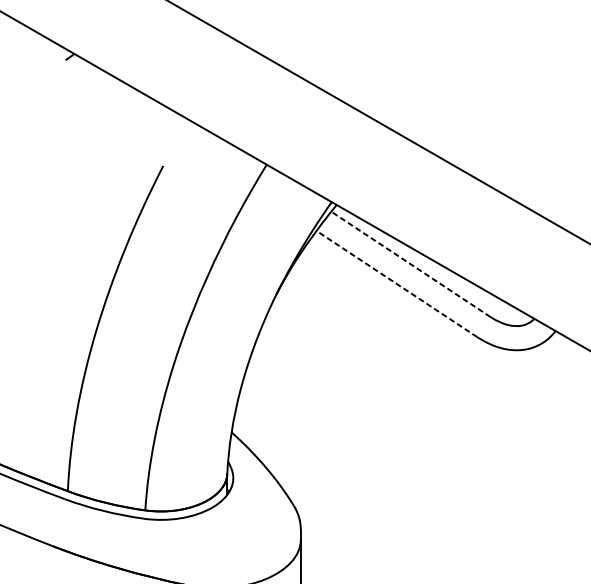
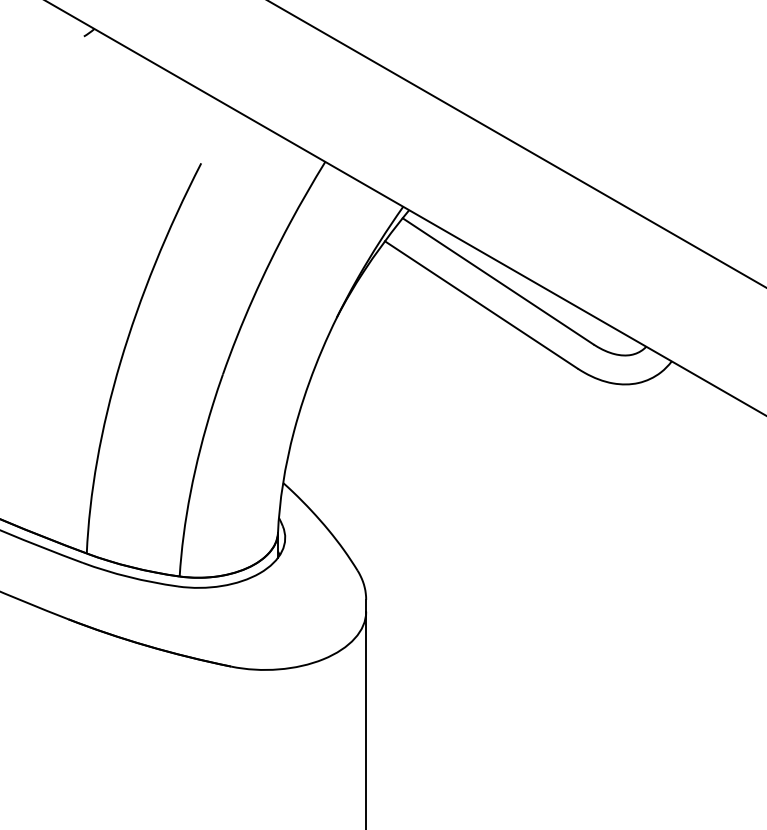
line: (411, 264) -> (498, 281), dashed -> solid
line: (396, 284) -> (481, 305), dashed -> solid

